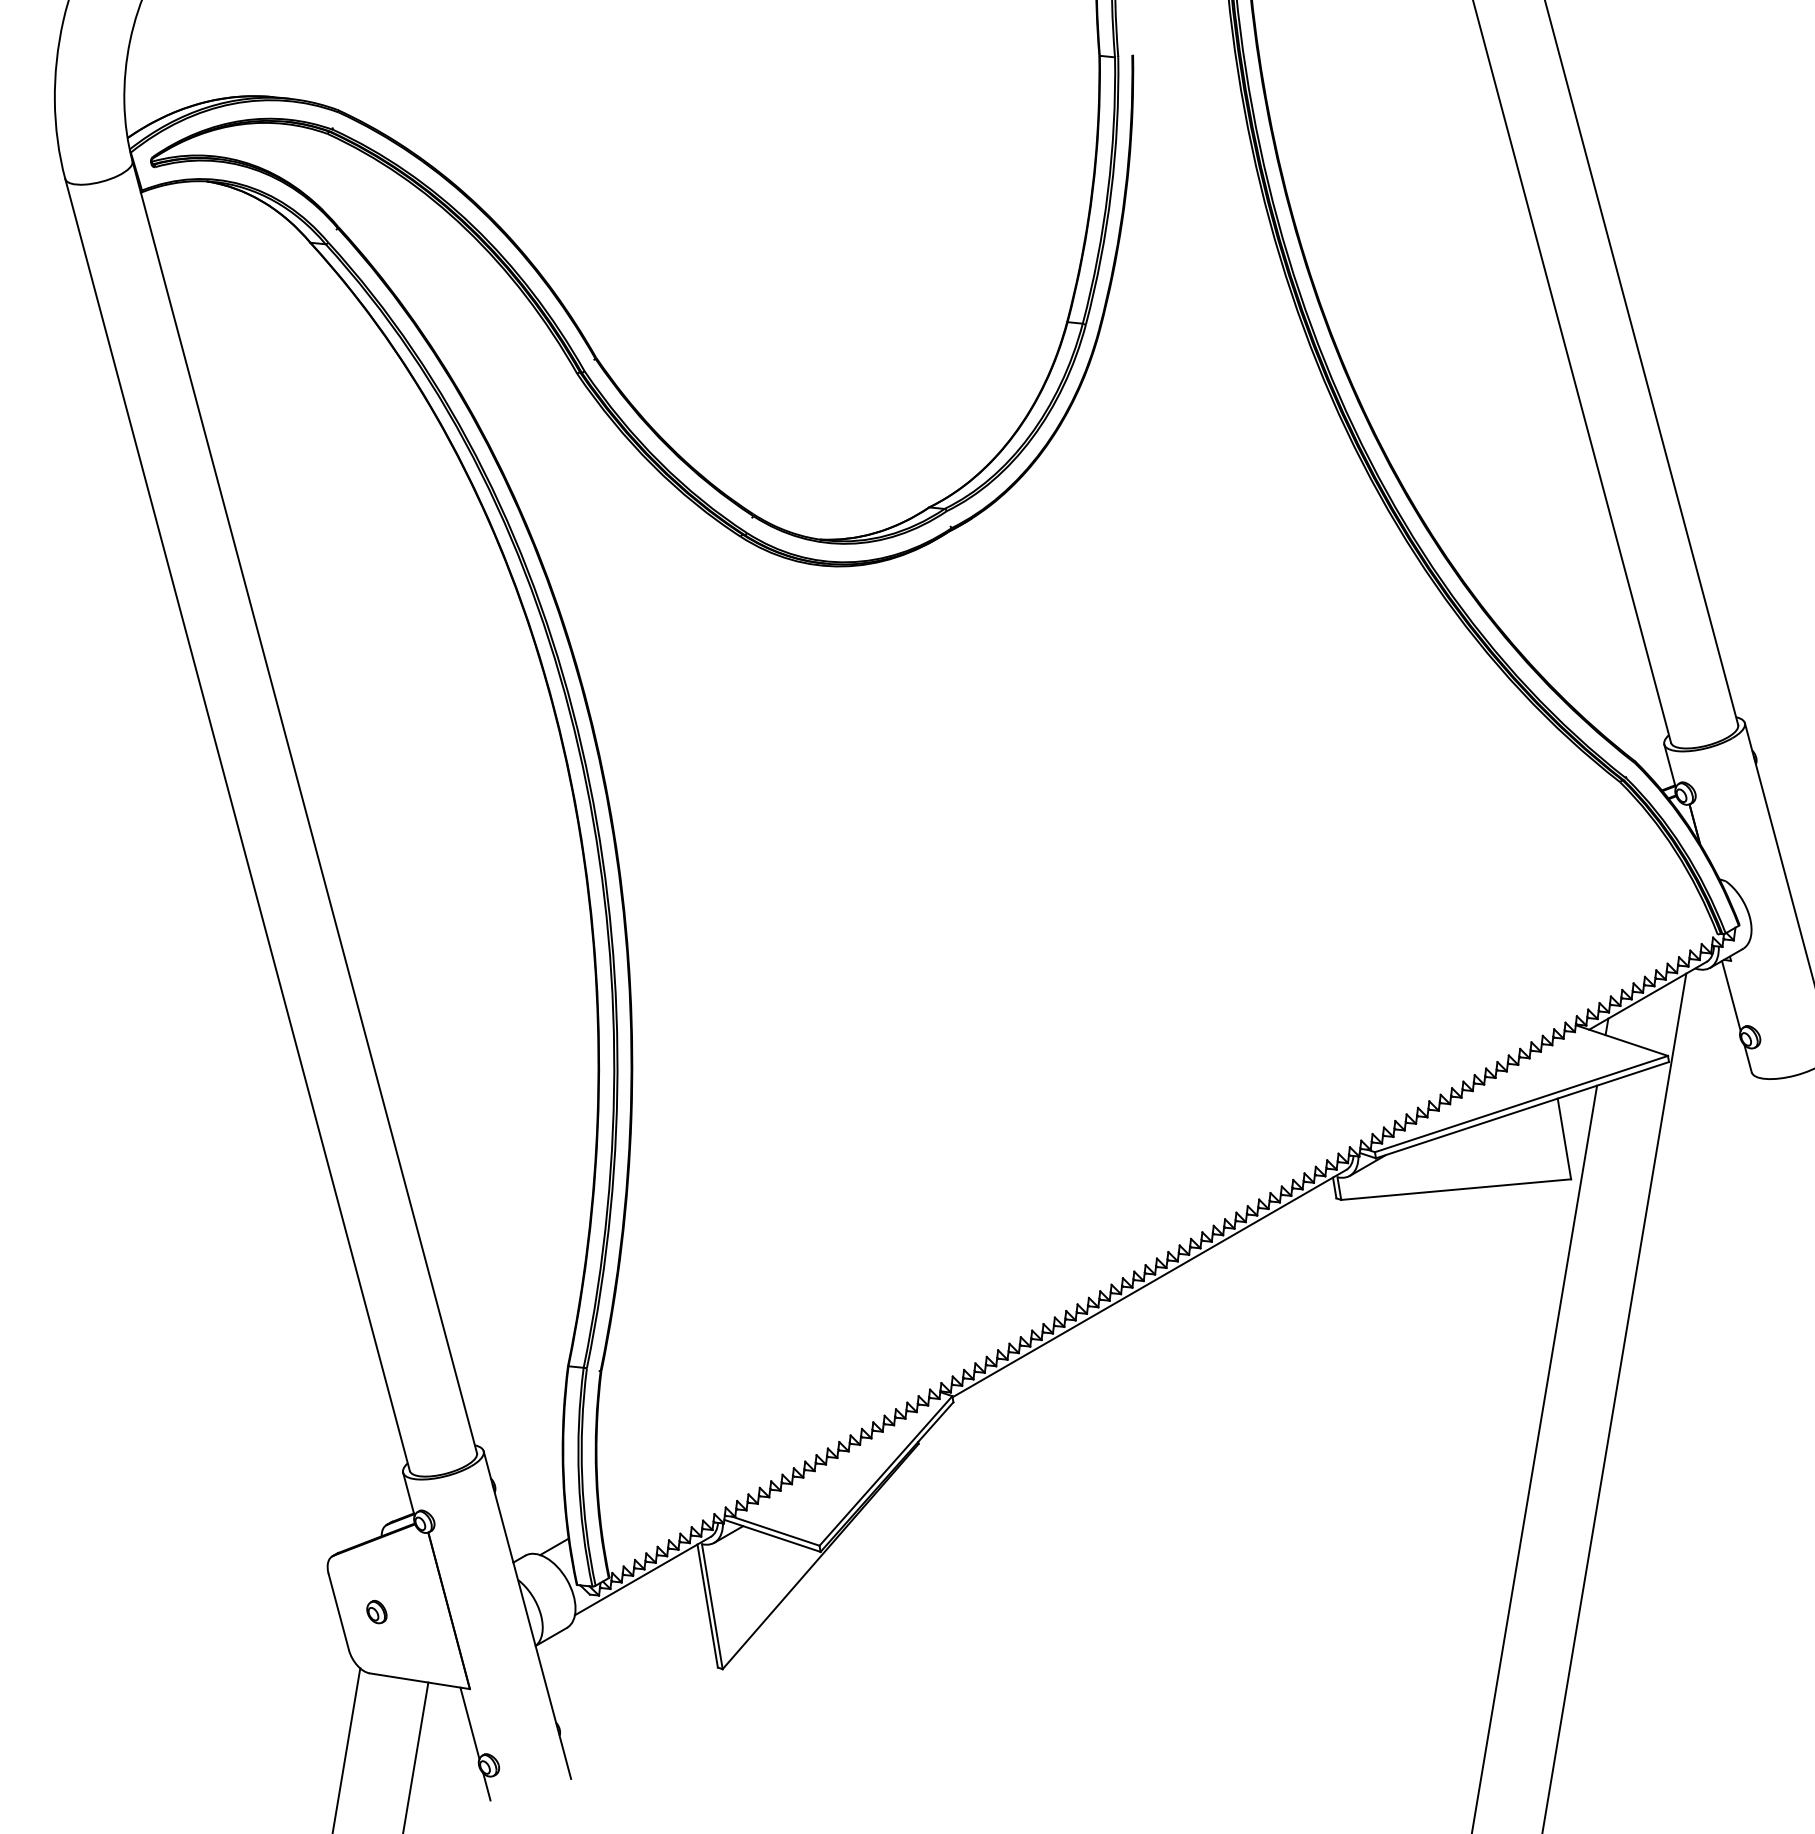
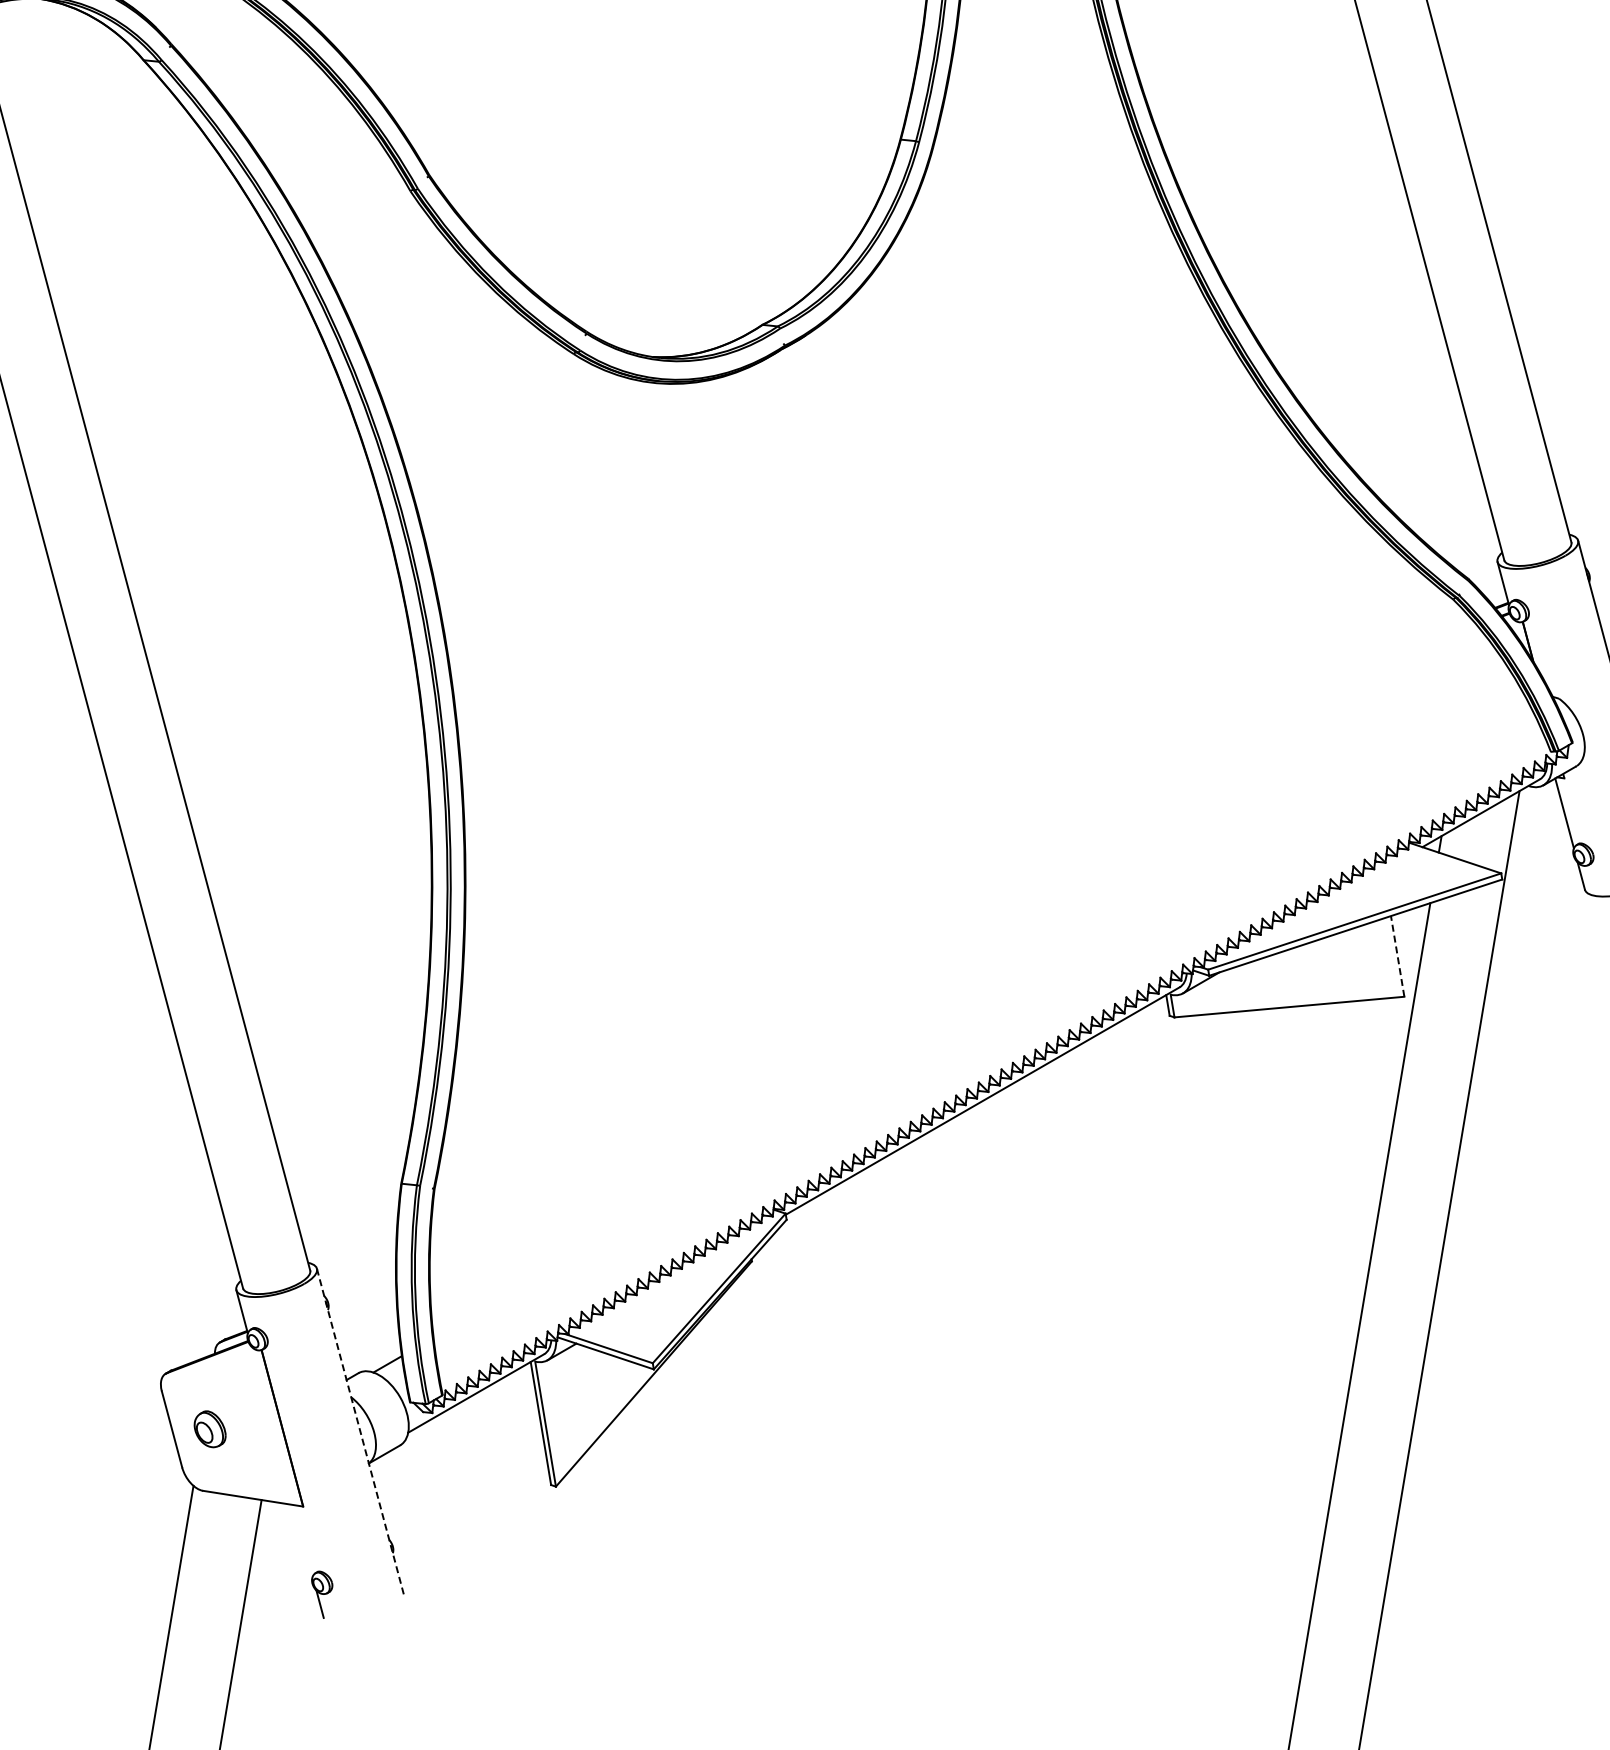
line: (1564, 1138) -> (1397, 955), solid -> dashed
part: (376, 1612) -> (209, 1429), size x1.6
line: (527, 1615) -> (360, 1432), solid -> dashed
line: (469, 1723) -> (302, 1540), removed

